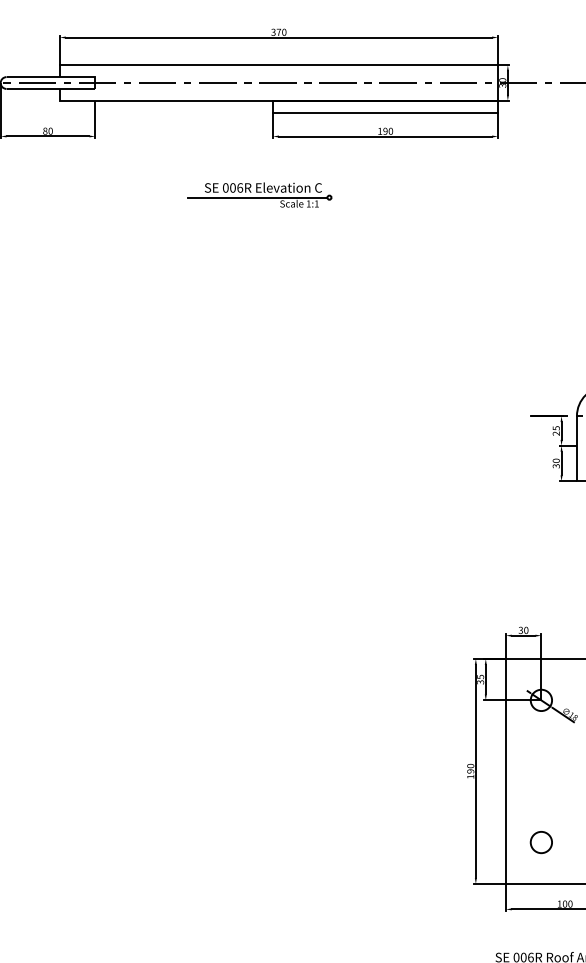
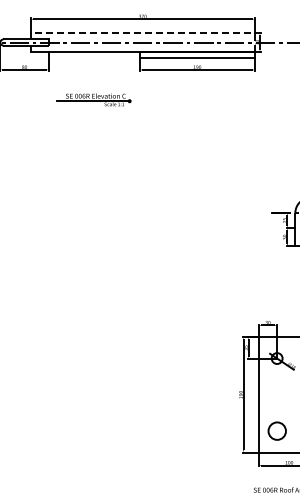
line: (290, 65) -> (148, 33), solid -> dashed
part: (258, 194) -> (93, 99), moved
circle: (540, 842) -> (276, 431), size x1.6

